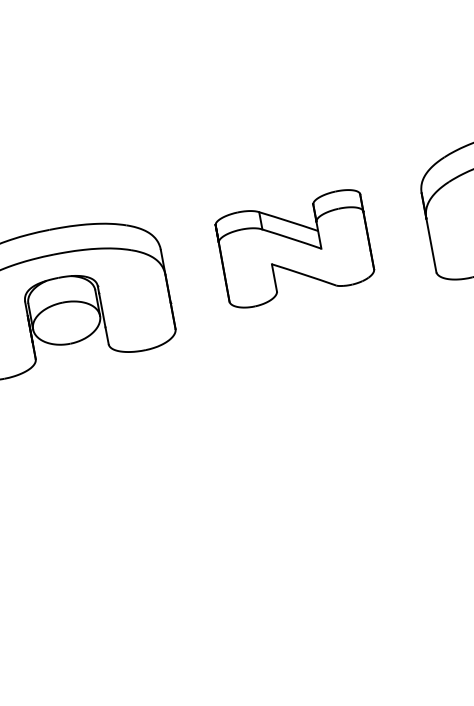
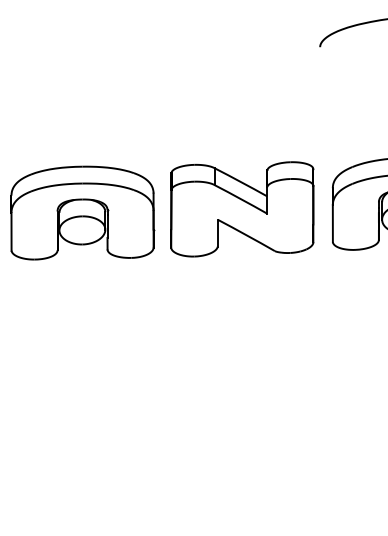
part: (295, 249) -> (242, 209), size x1.43

